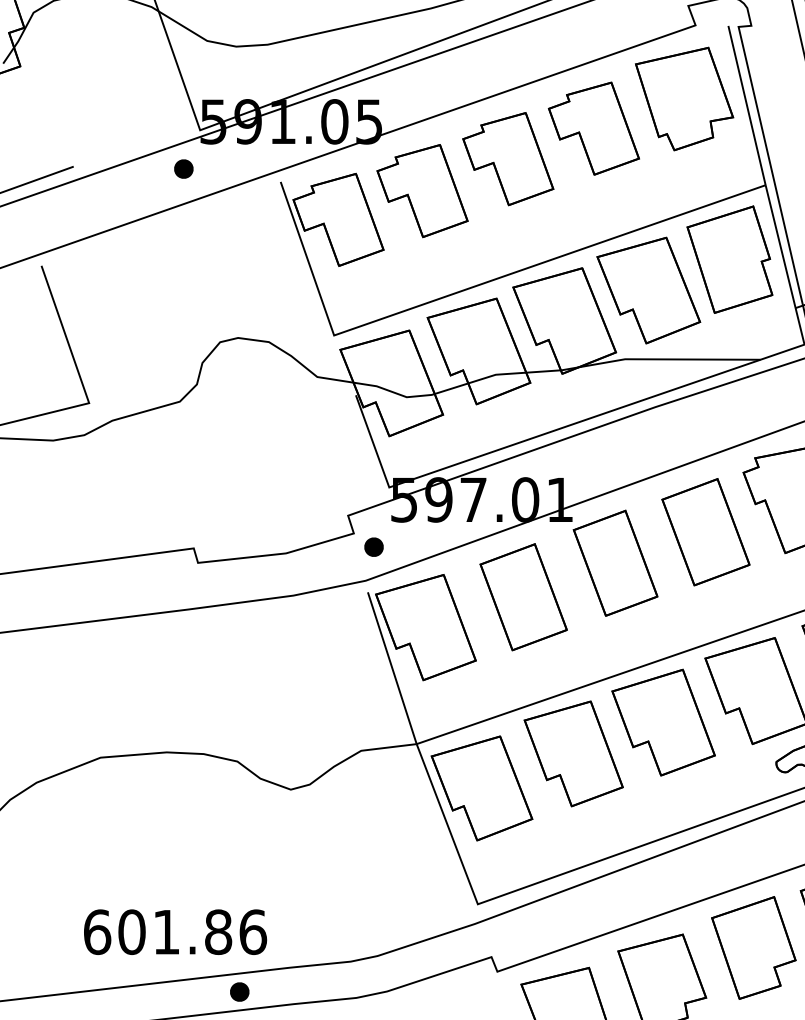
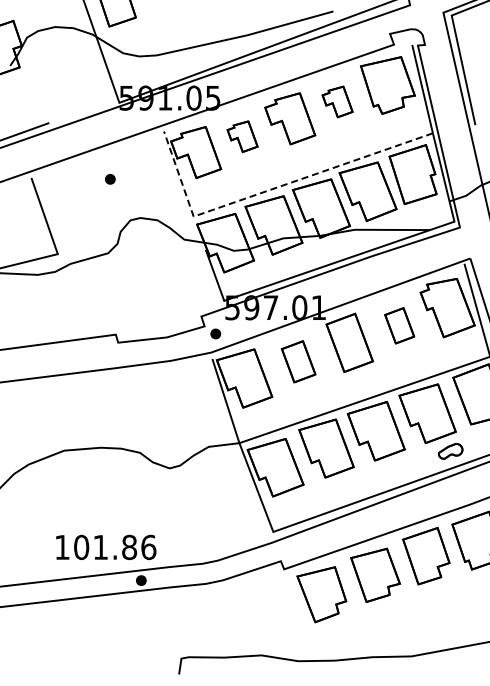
part: (593, 127) -> (337, 101), size x0.6
part: (184, 169) -> (110, 179), moved
part: (422, 190) -> (242, 136), size x0.6
line: (470, 288) -> (269, 190), solid -> dashed
part: (705, 531) -> (399, 325), size x0.6
part: (523, 596) -> (298, 361), size x0.7
text: (97, 932) -> (62, 547), 601.86 -> 101.86

